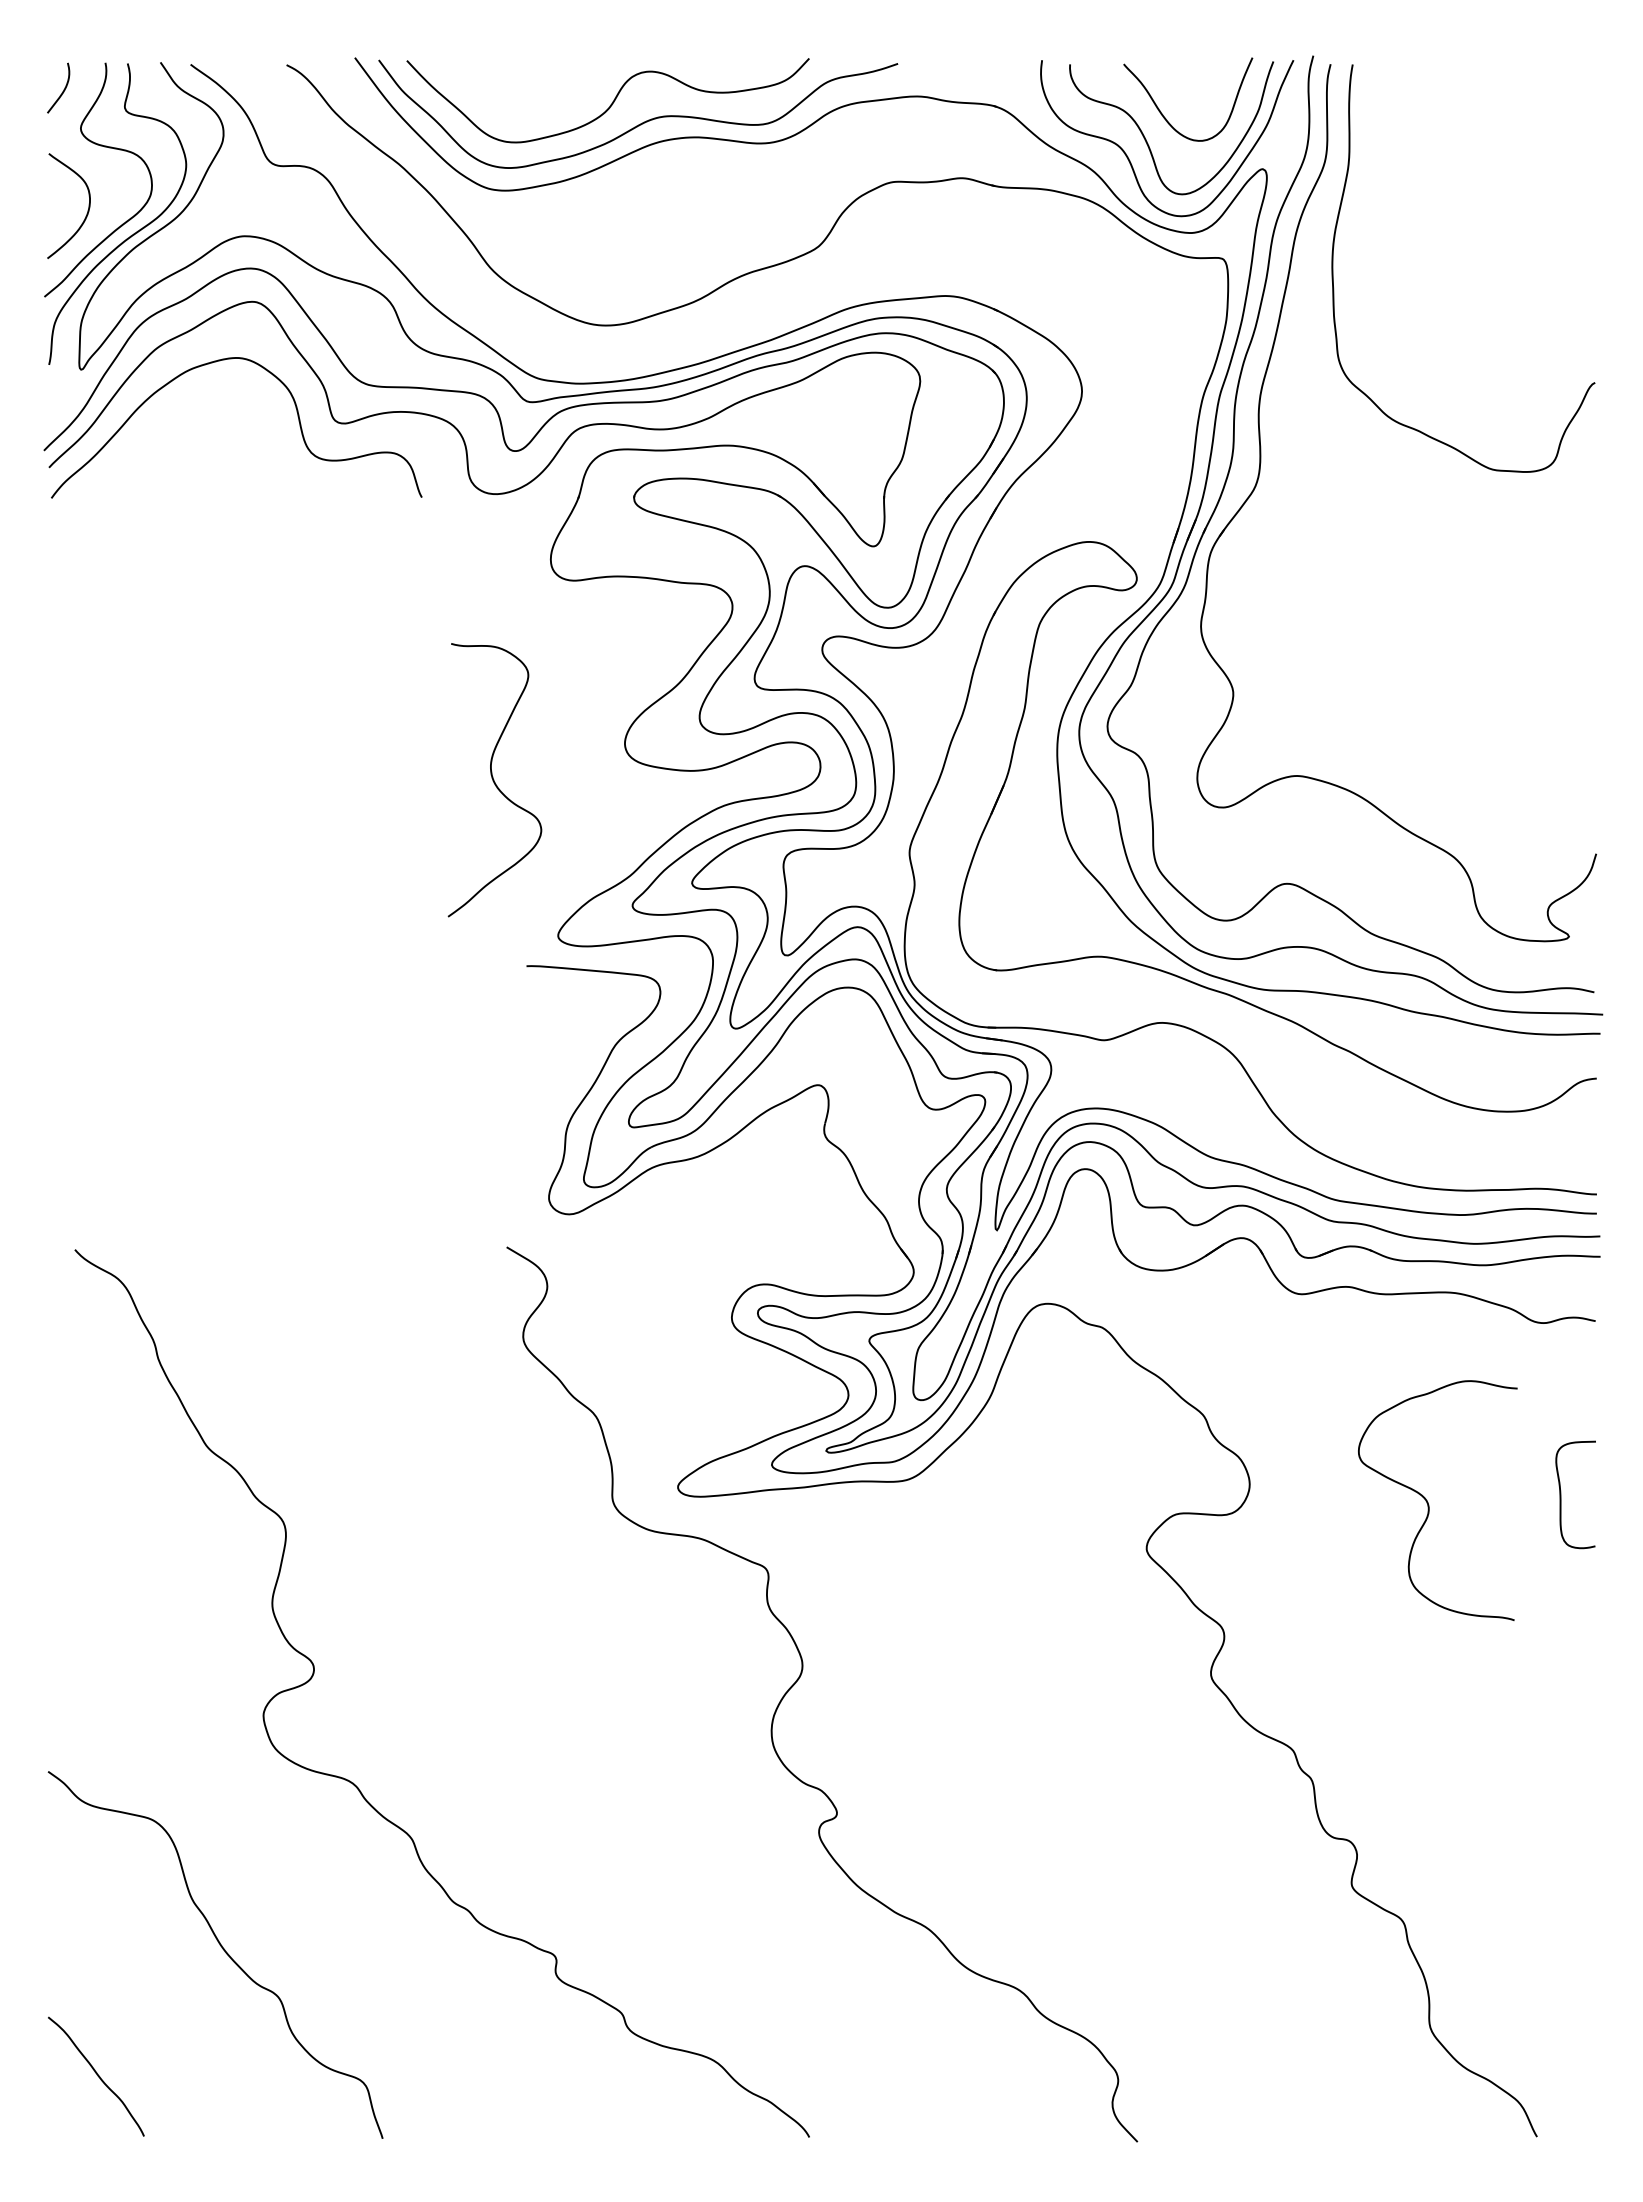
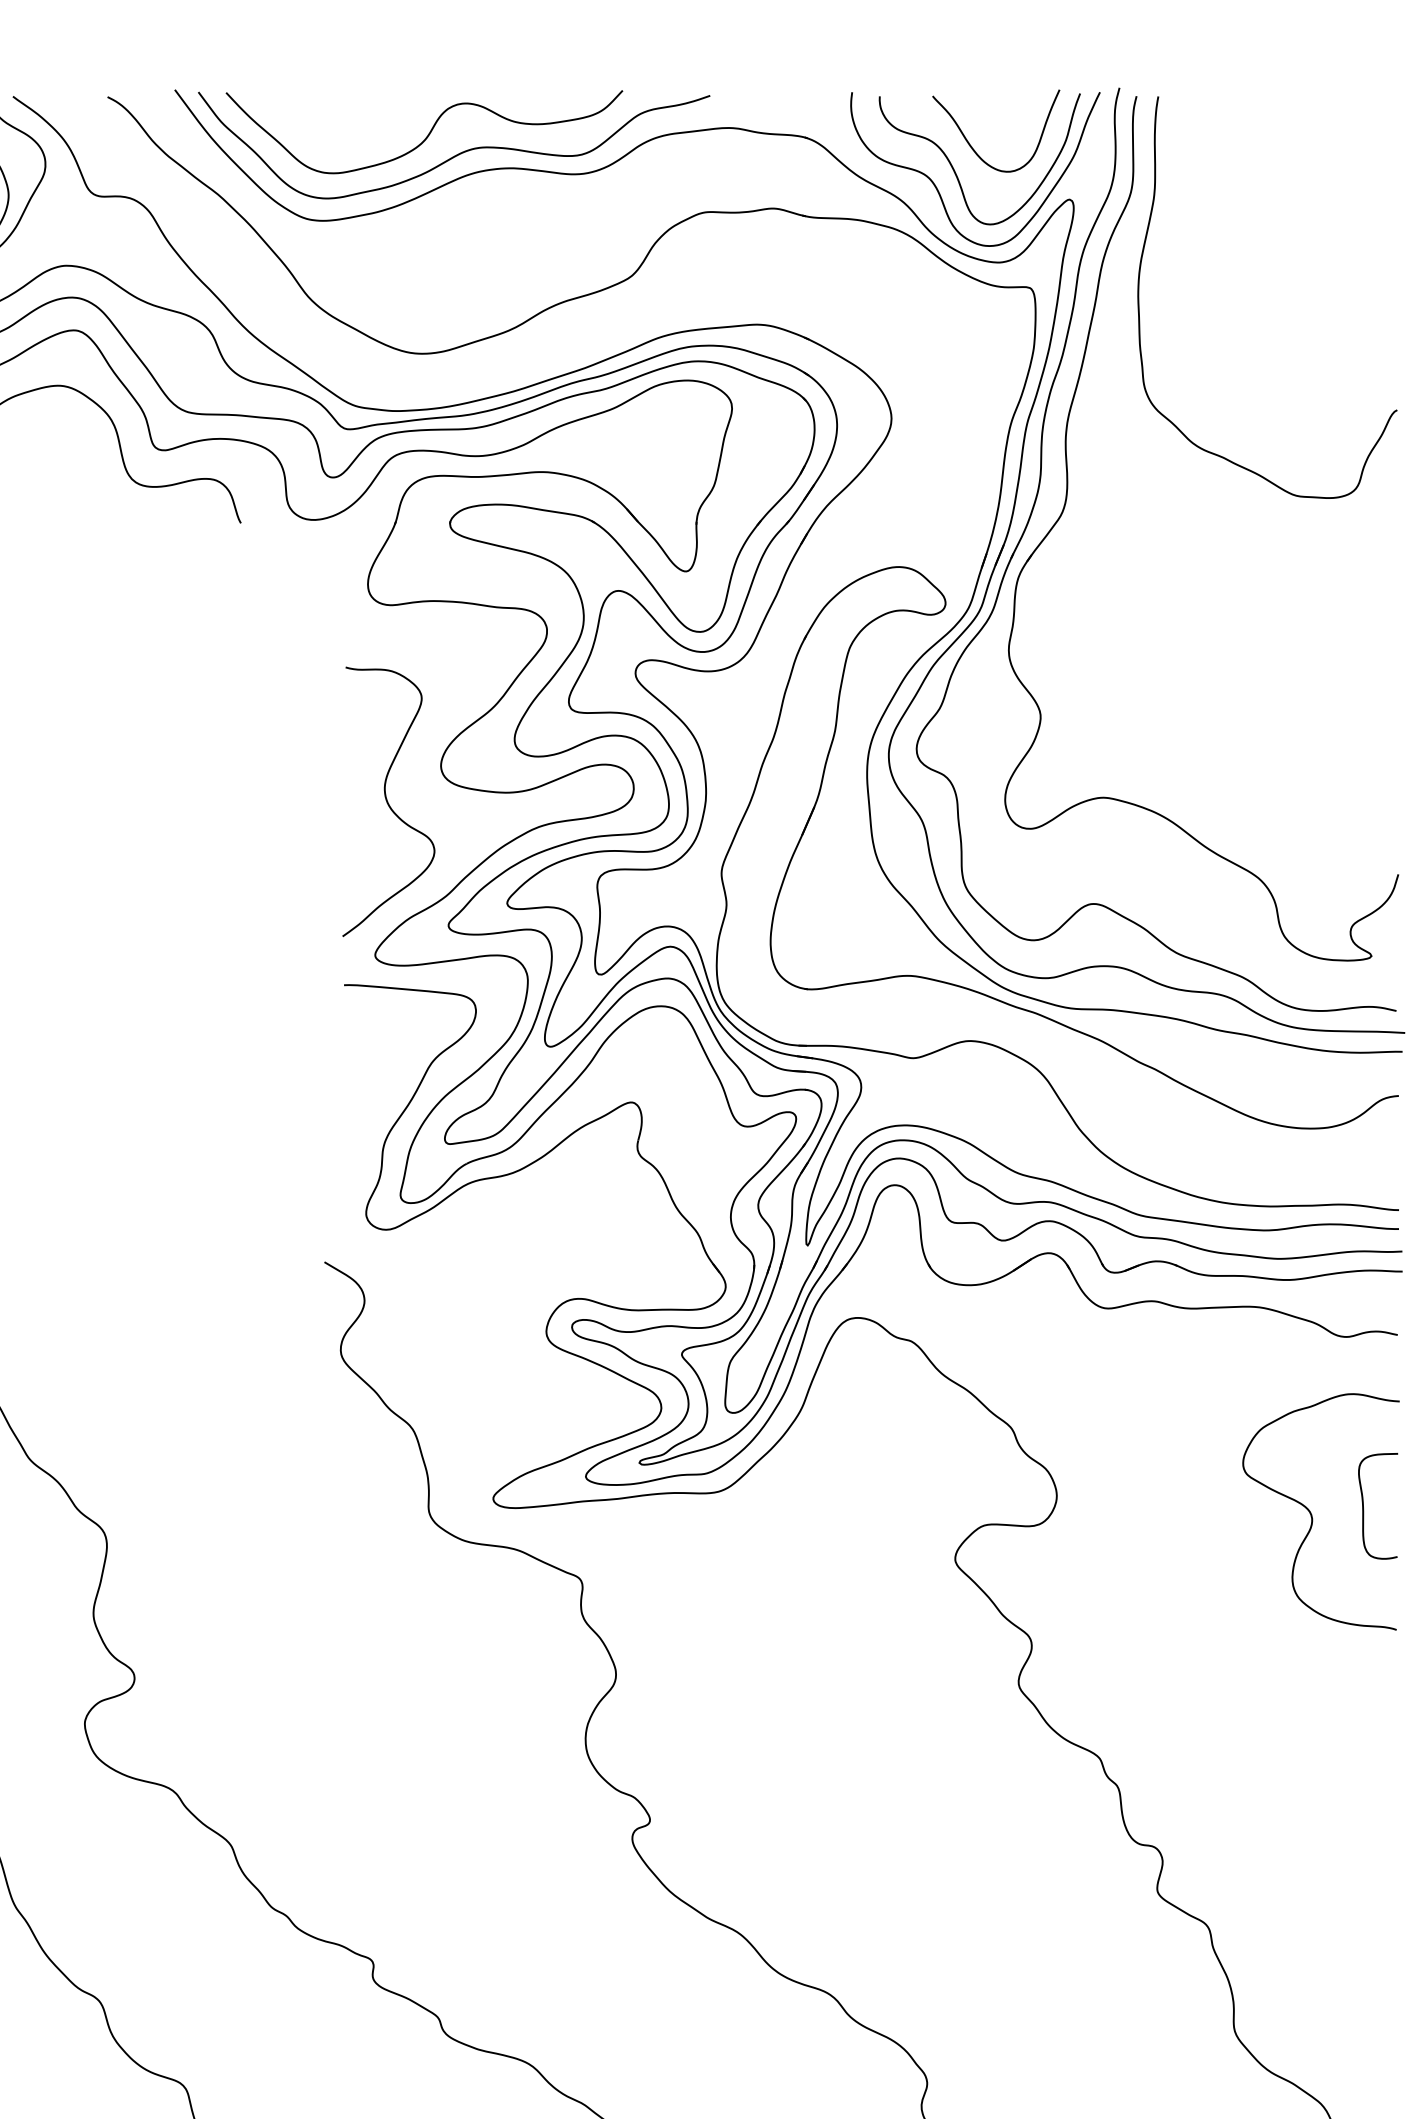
curve: (494, 780) -> (388, 802), moved
curve: (1428, 1502) -> (1311, 1513), moved

